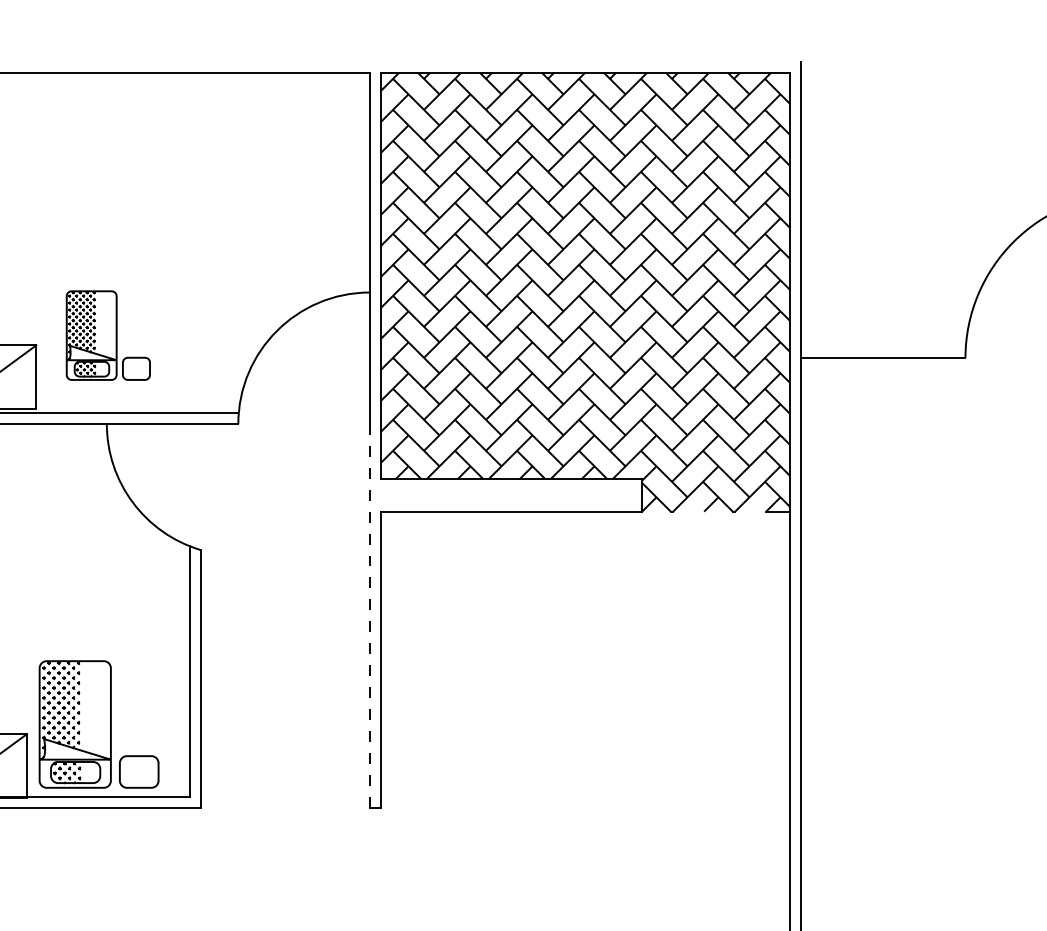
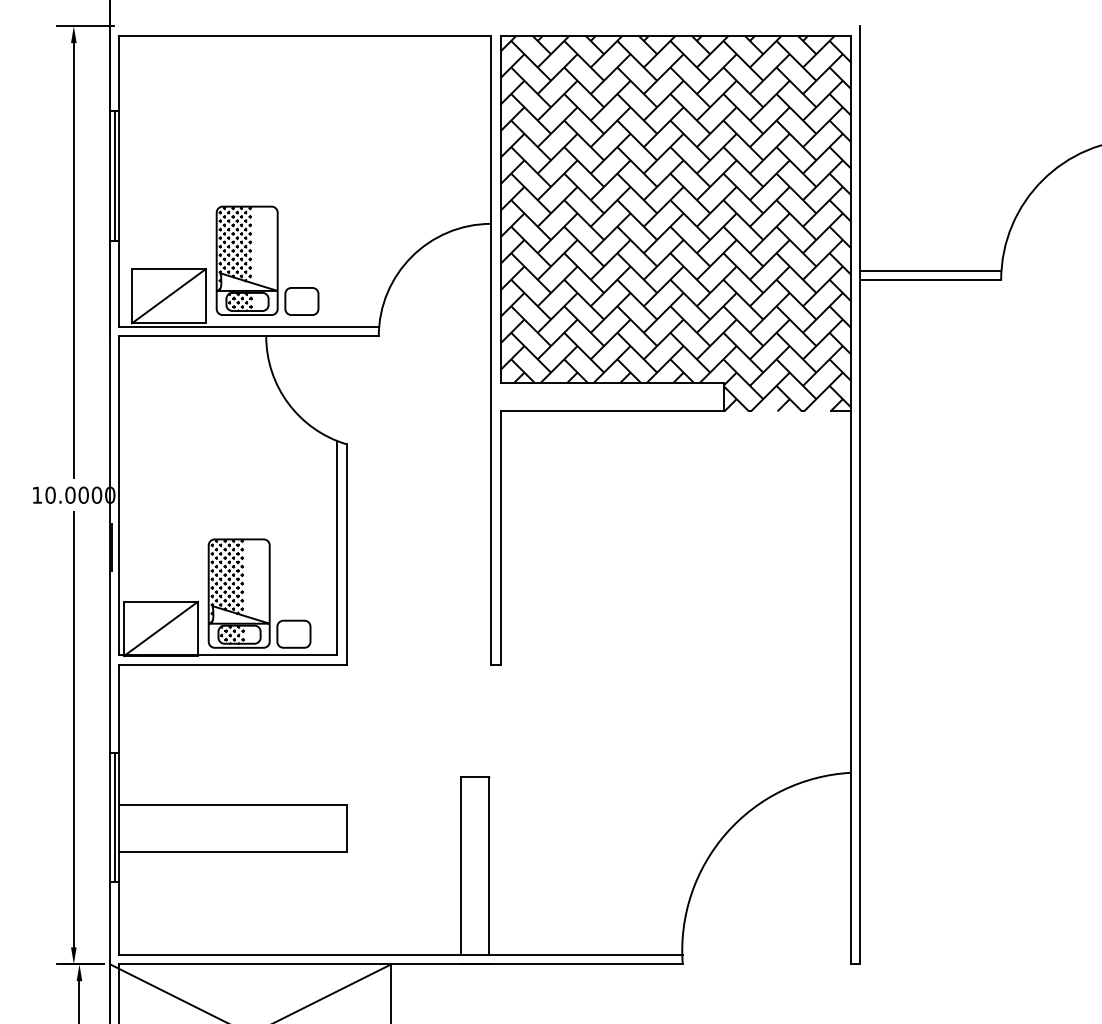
part: (108, 335) -> (267, 260), size x1.43
line: (882, 347) -> (930, 270), added
line: (370, 616) -> (491, 501), dashed -> solid

